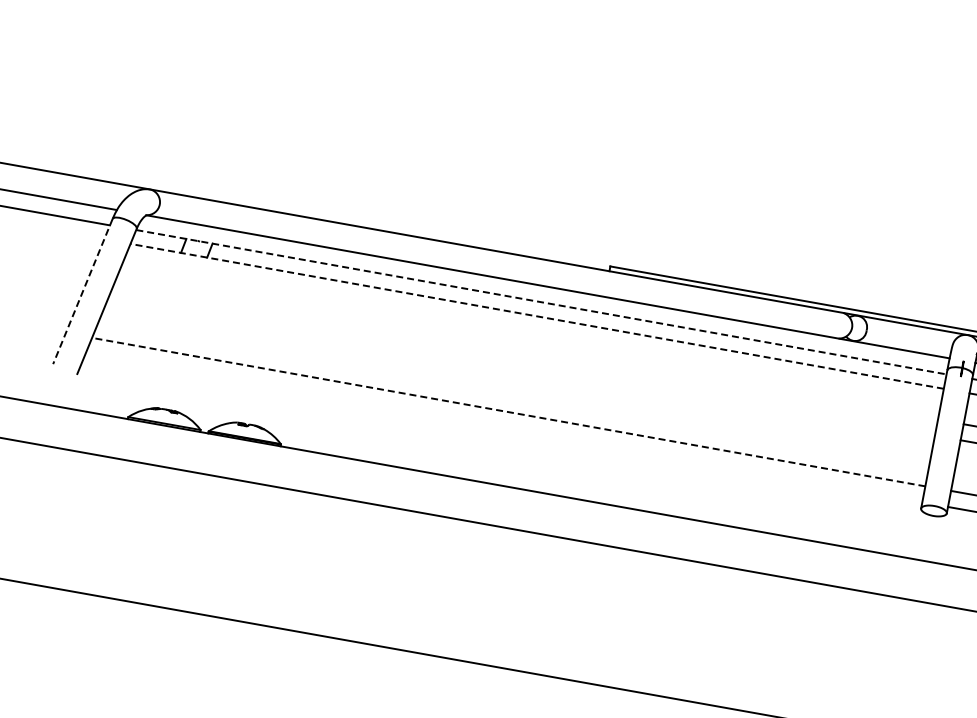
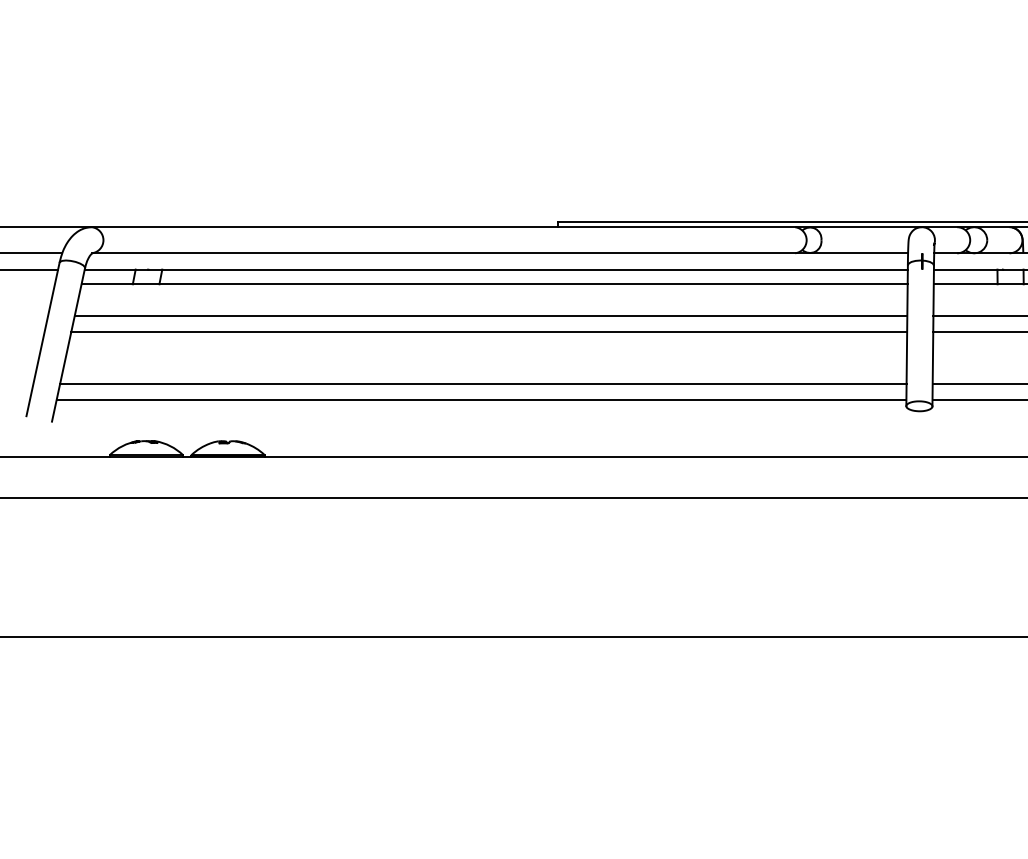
line: (82, 291) -> (42, 339), dashed -> solid
line: (541, 302) -> (496, 269), dashed -> solid
line: (537, 316) -> (494, 284), dashed -> solid
line: (527, 346) -> (490, 315), added
line: (523, 362) -> (489, 332), added
line: (507, 411) -> (482, 383), dashed -> solid
line: (504, 427) -> (481, 399), added

